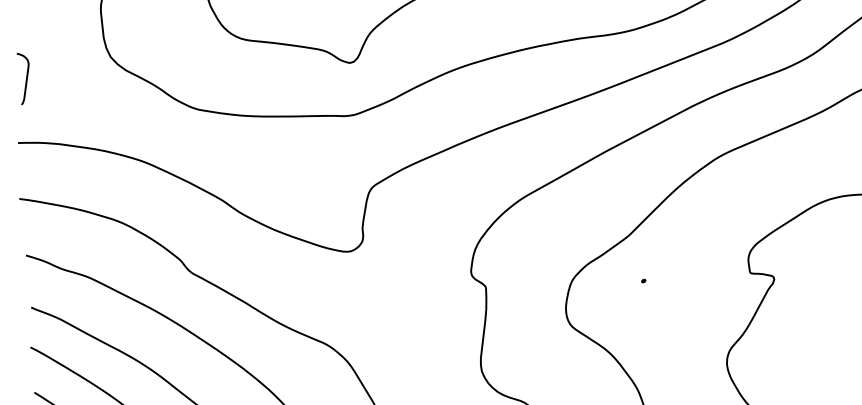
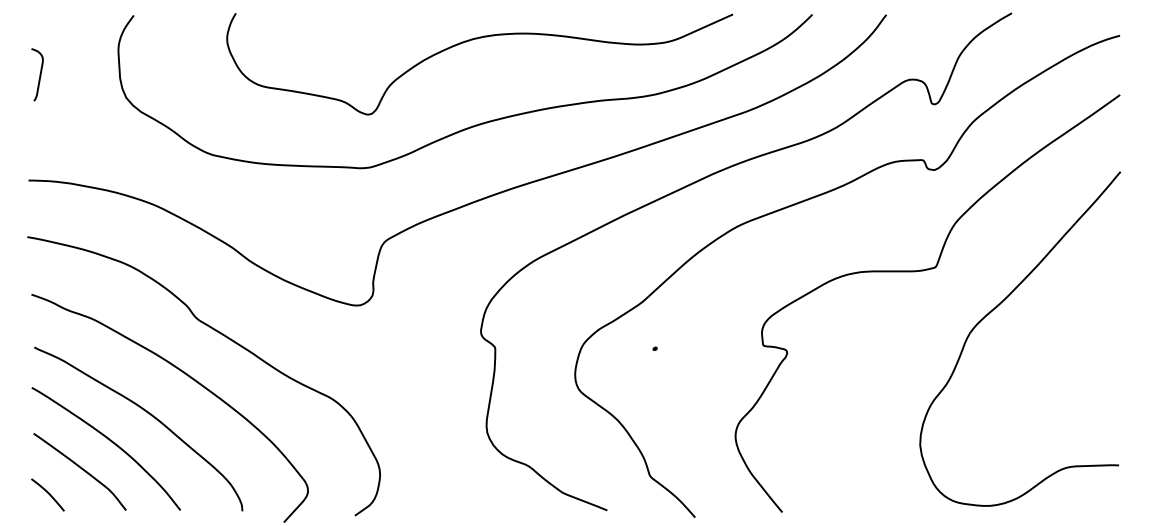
curve: (25, 78) -> (39, 74), moved

